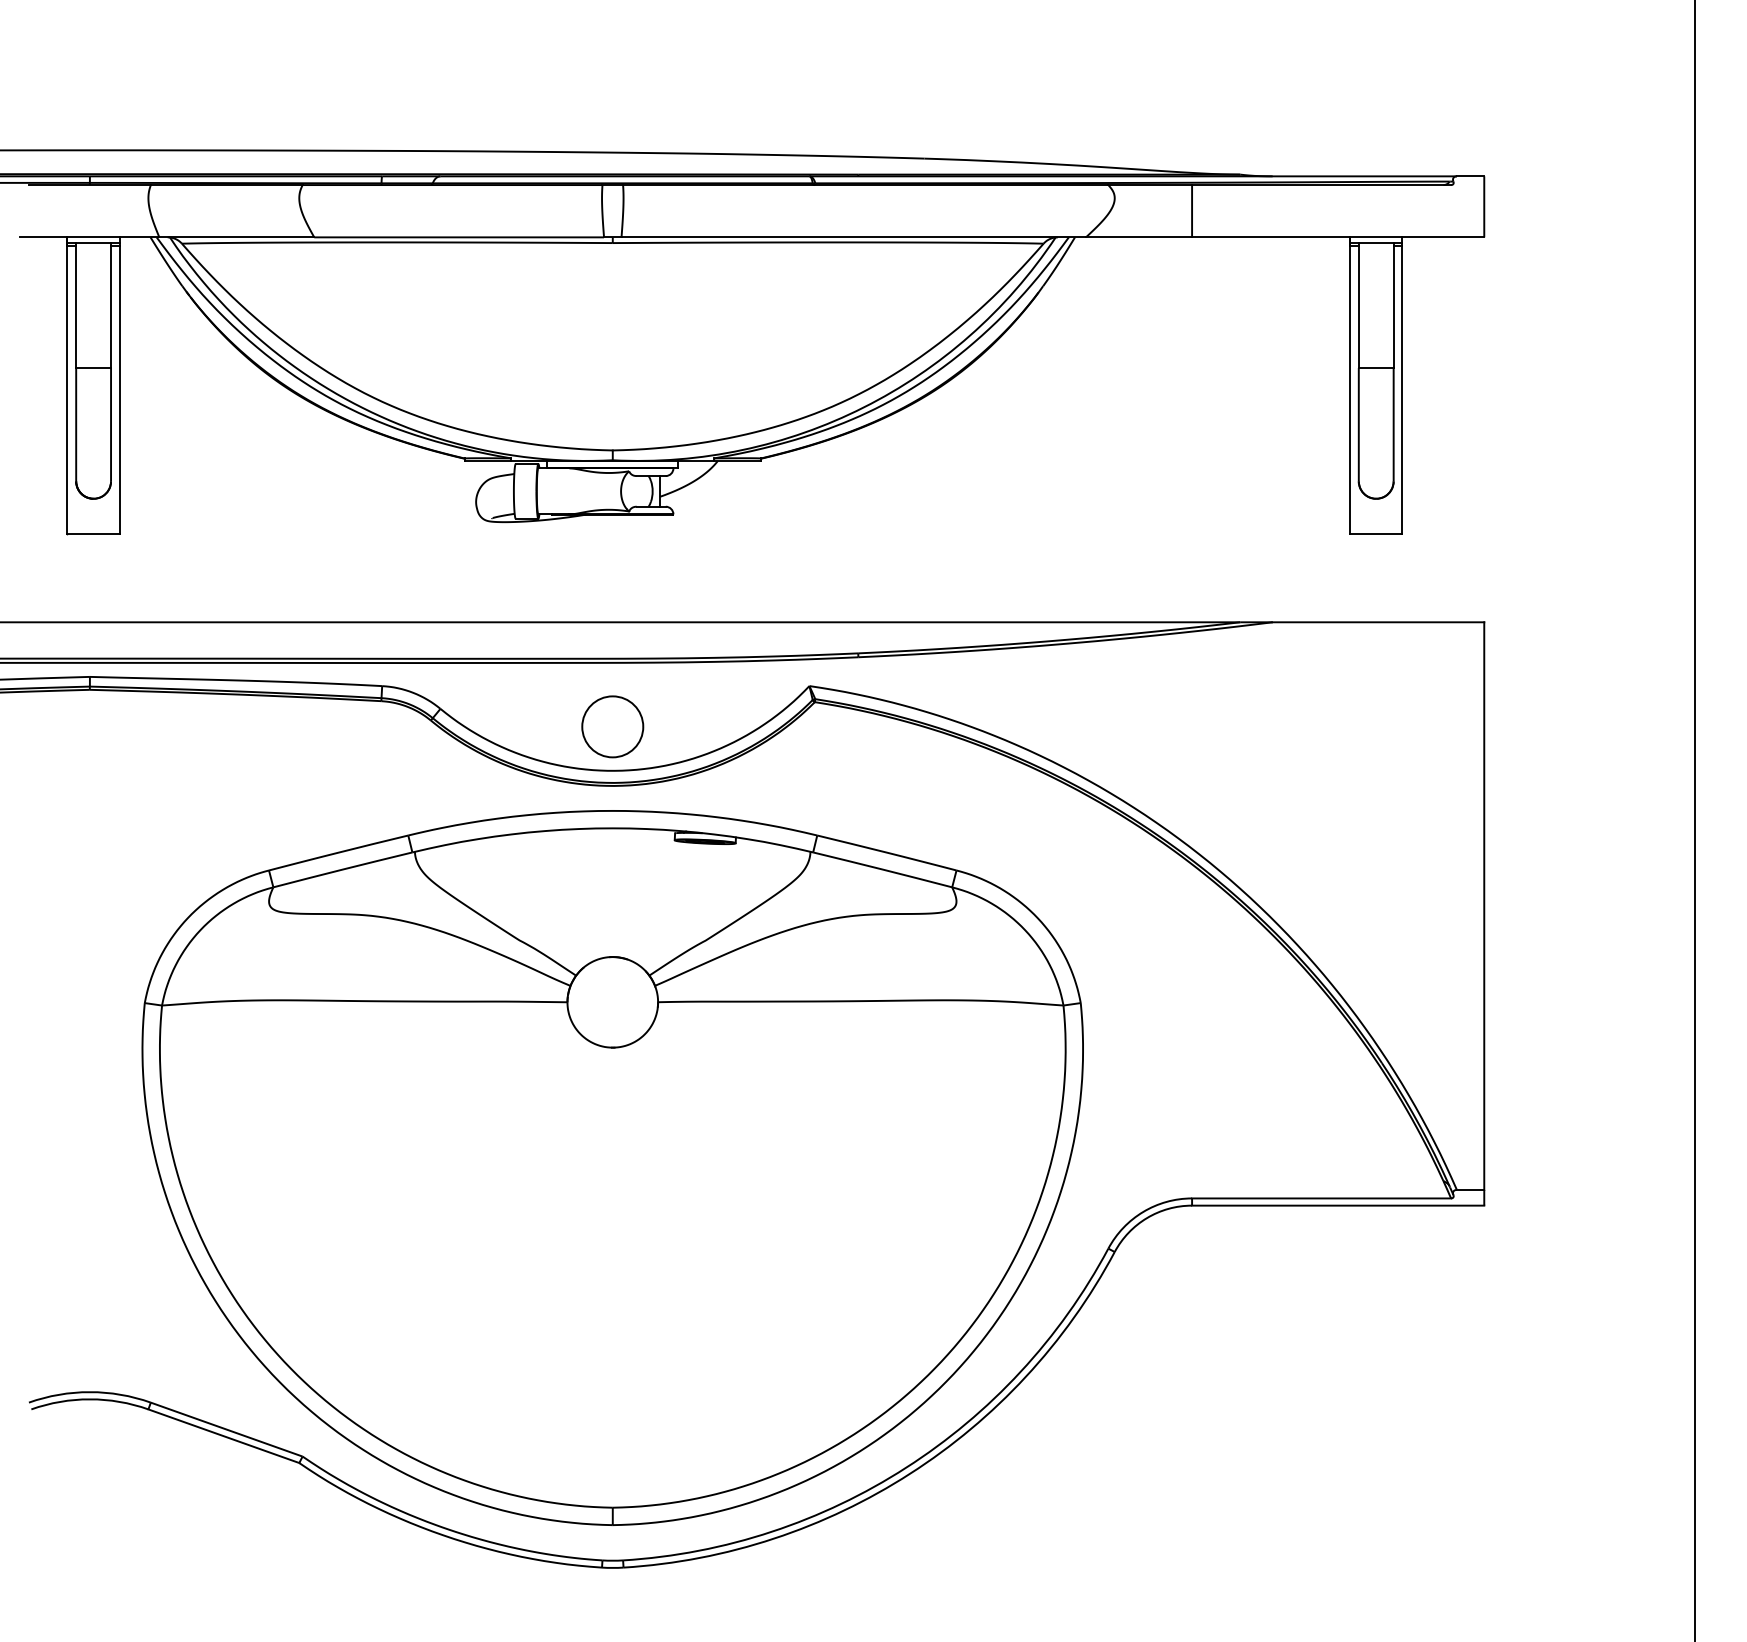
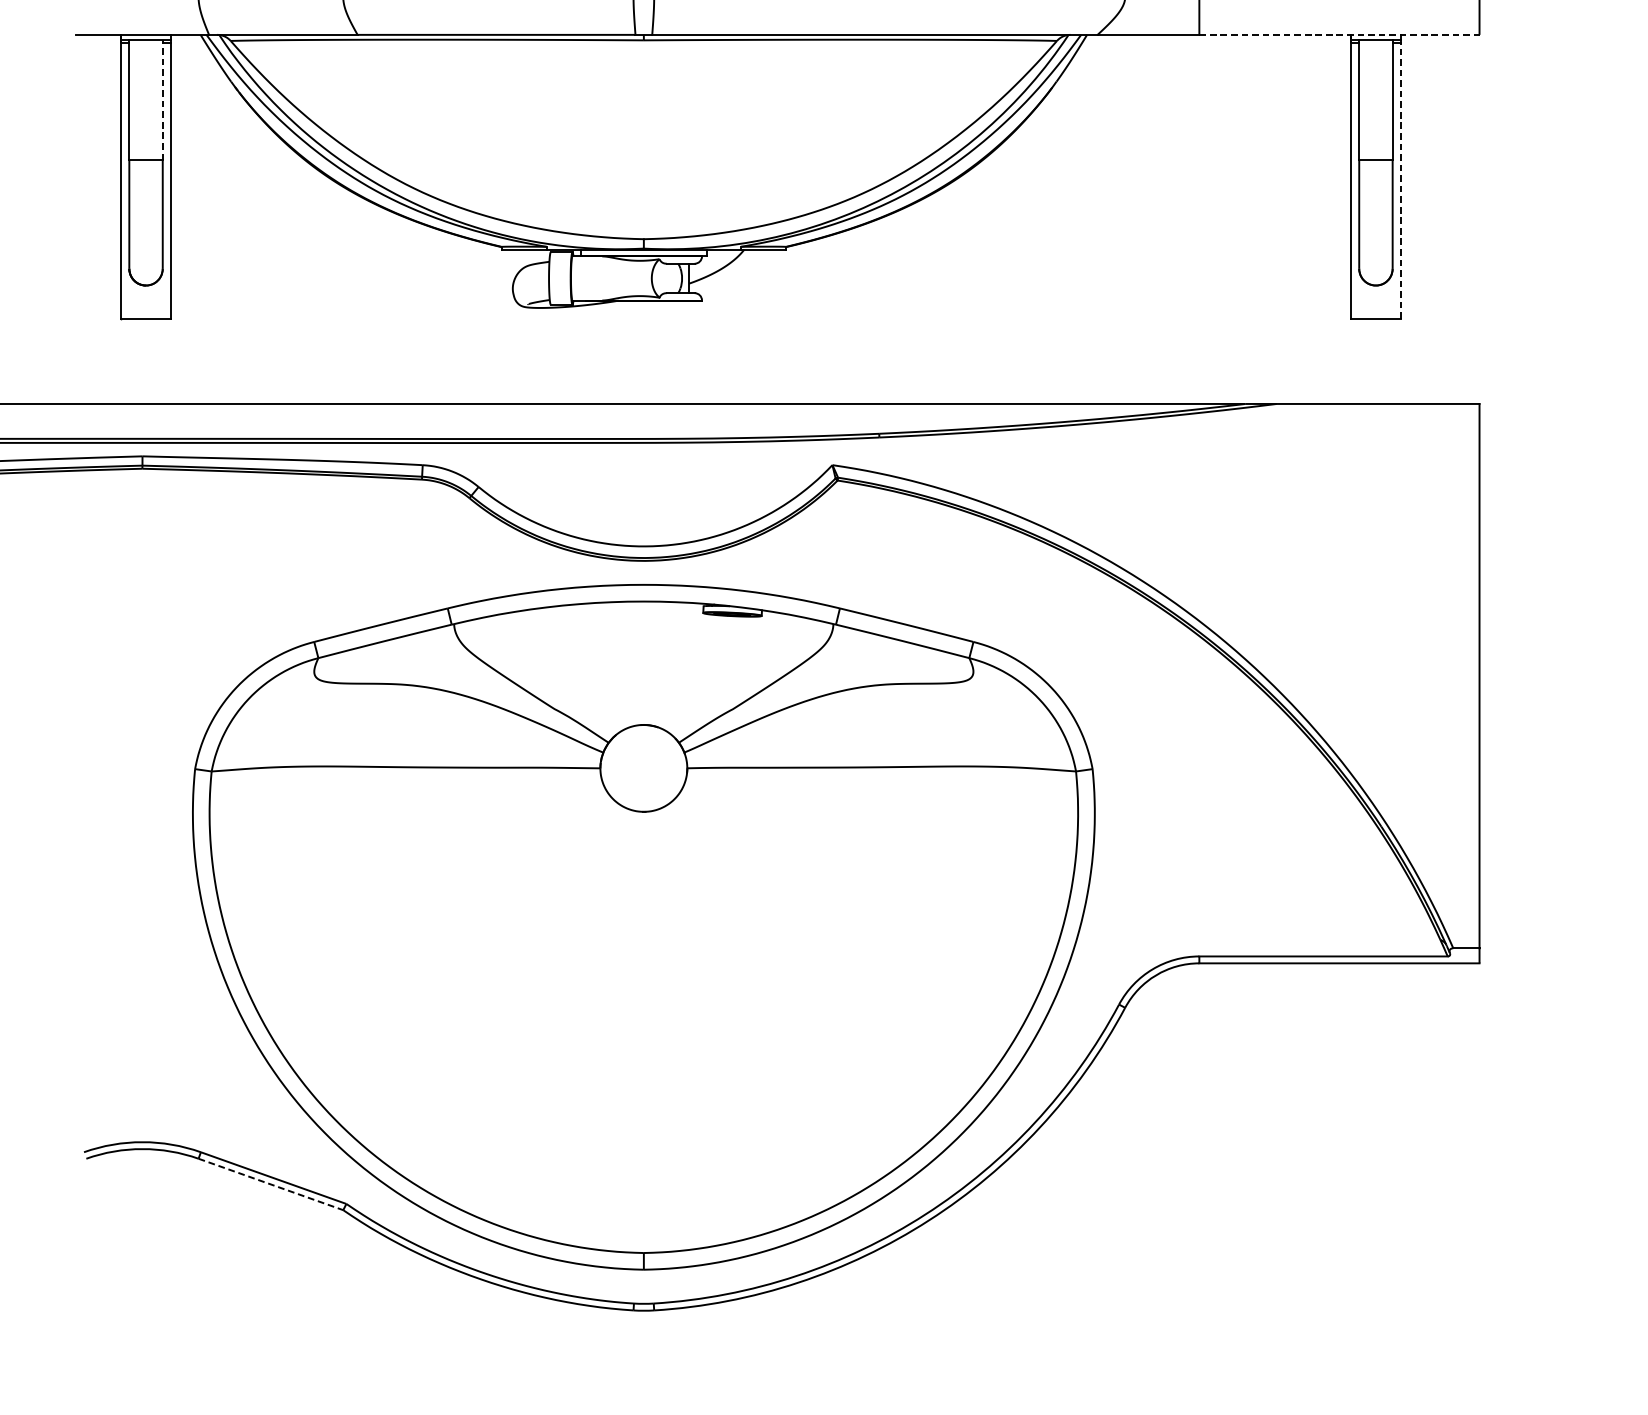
line: (1338, 237) -> (1339, 35), solid -> dashed
line: (111, 305) -> (163, 100), solid -> dashed
line: (1402, 389) -> (1401, 180), solid -> dashed
circle: (612, 726) -> (643, 503), removed
line: (224, 1436) -> (271, 1184), solid -> dashed

